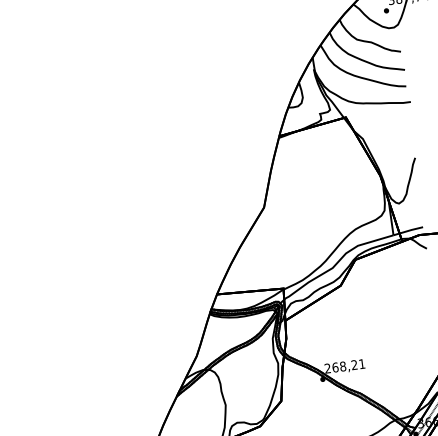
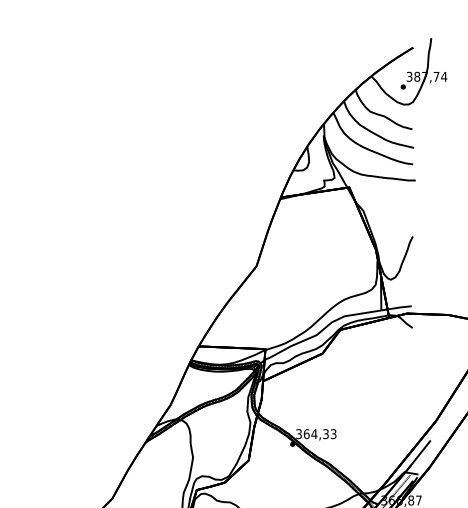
text: (345, 366) -> (316, 434), 268,21 -> 364,33

